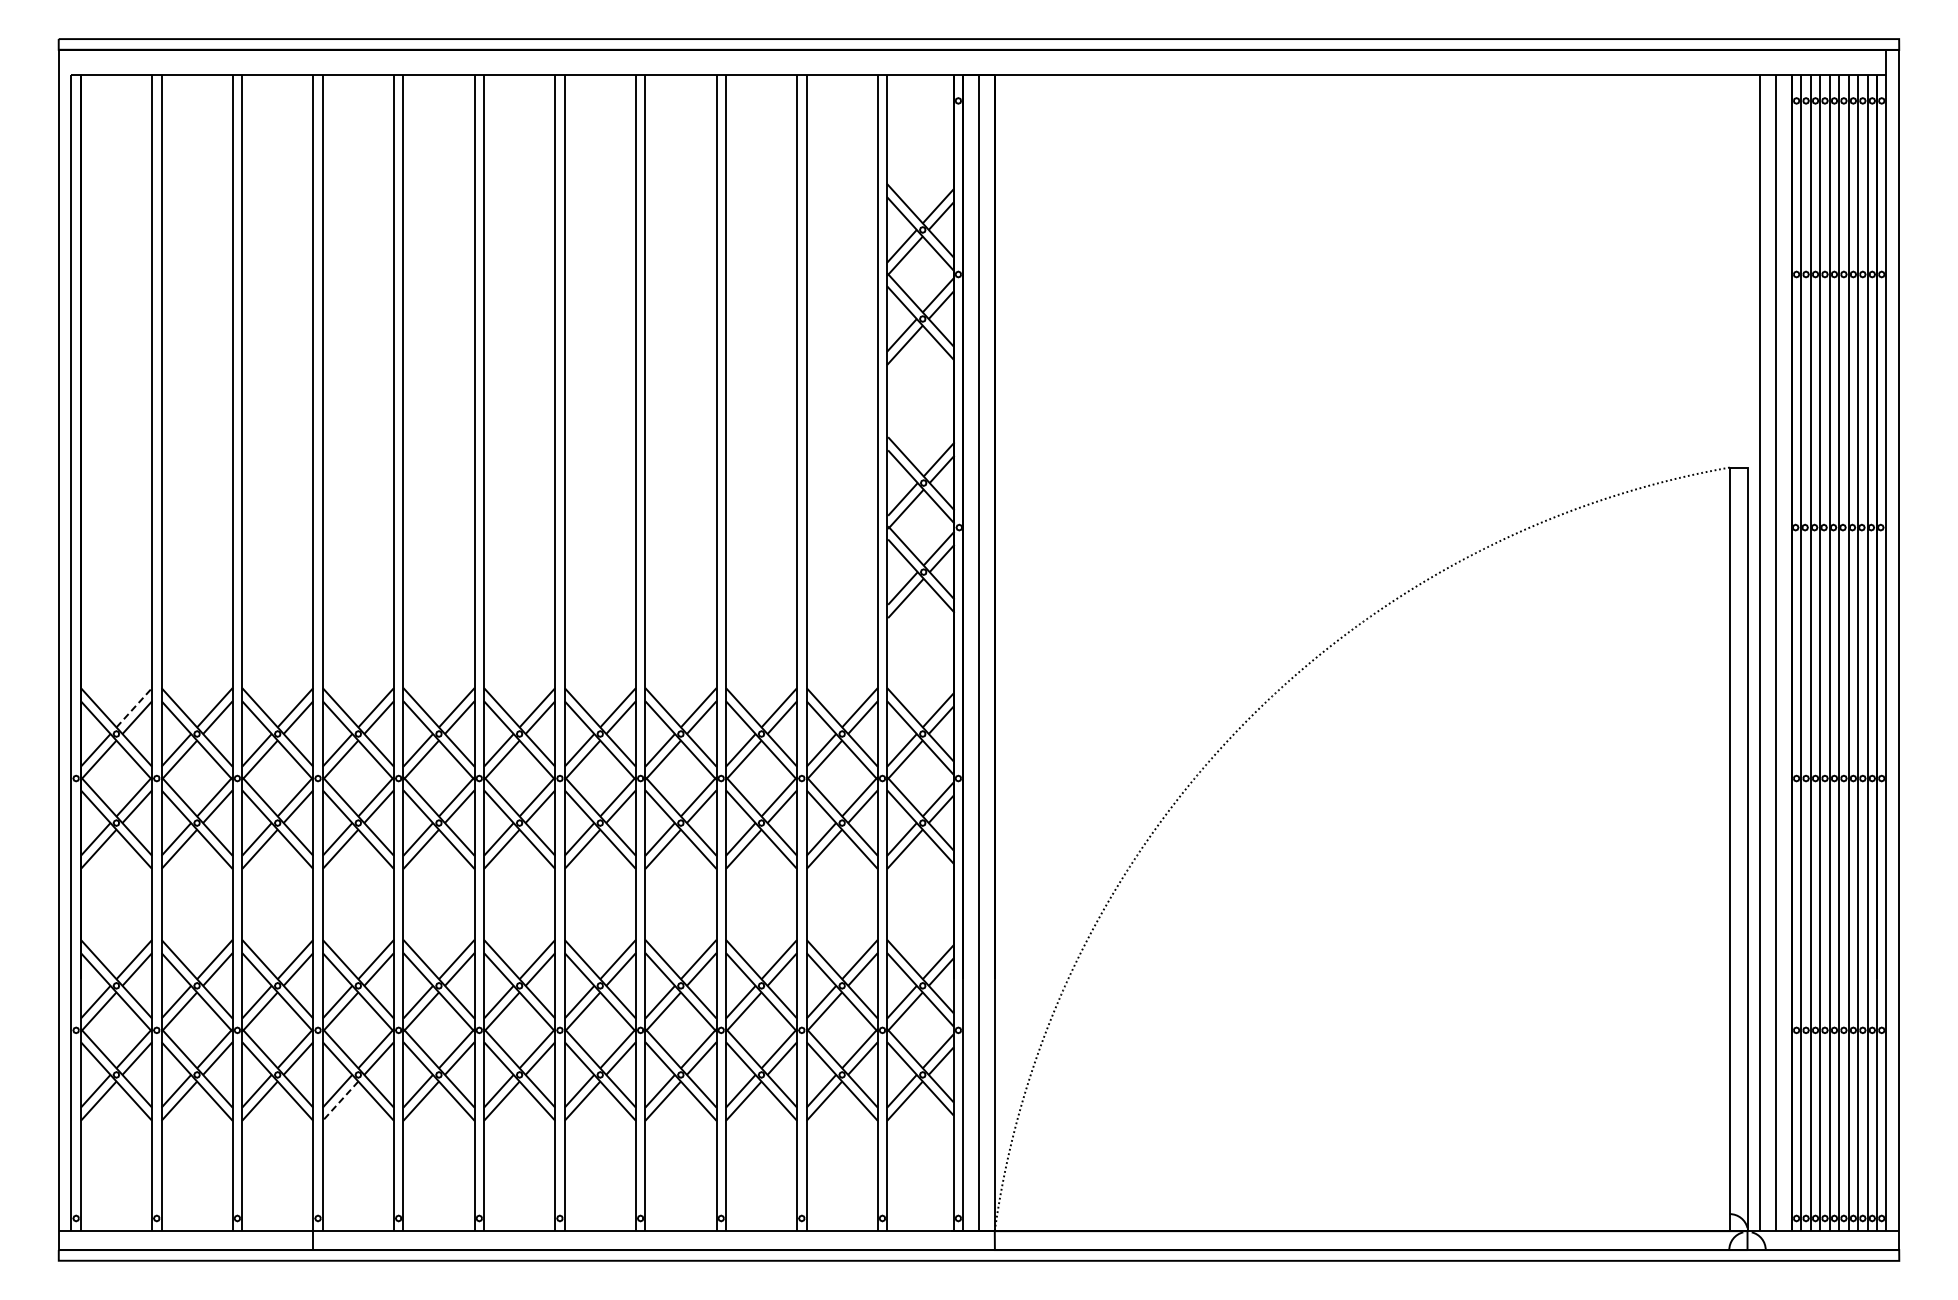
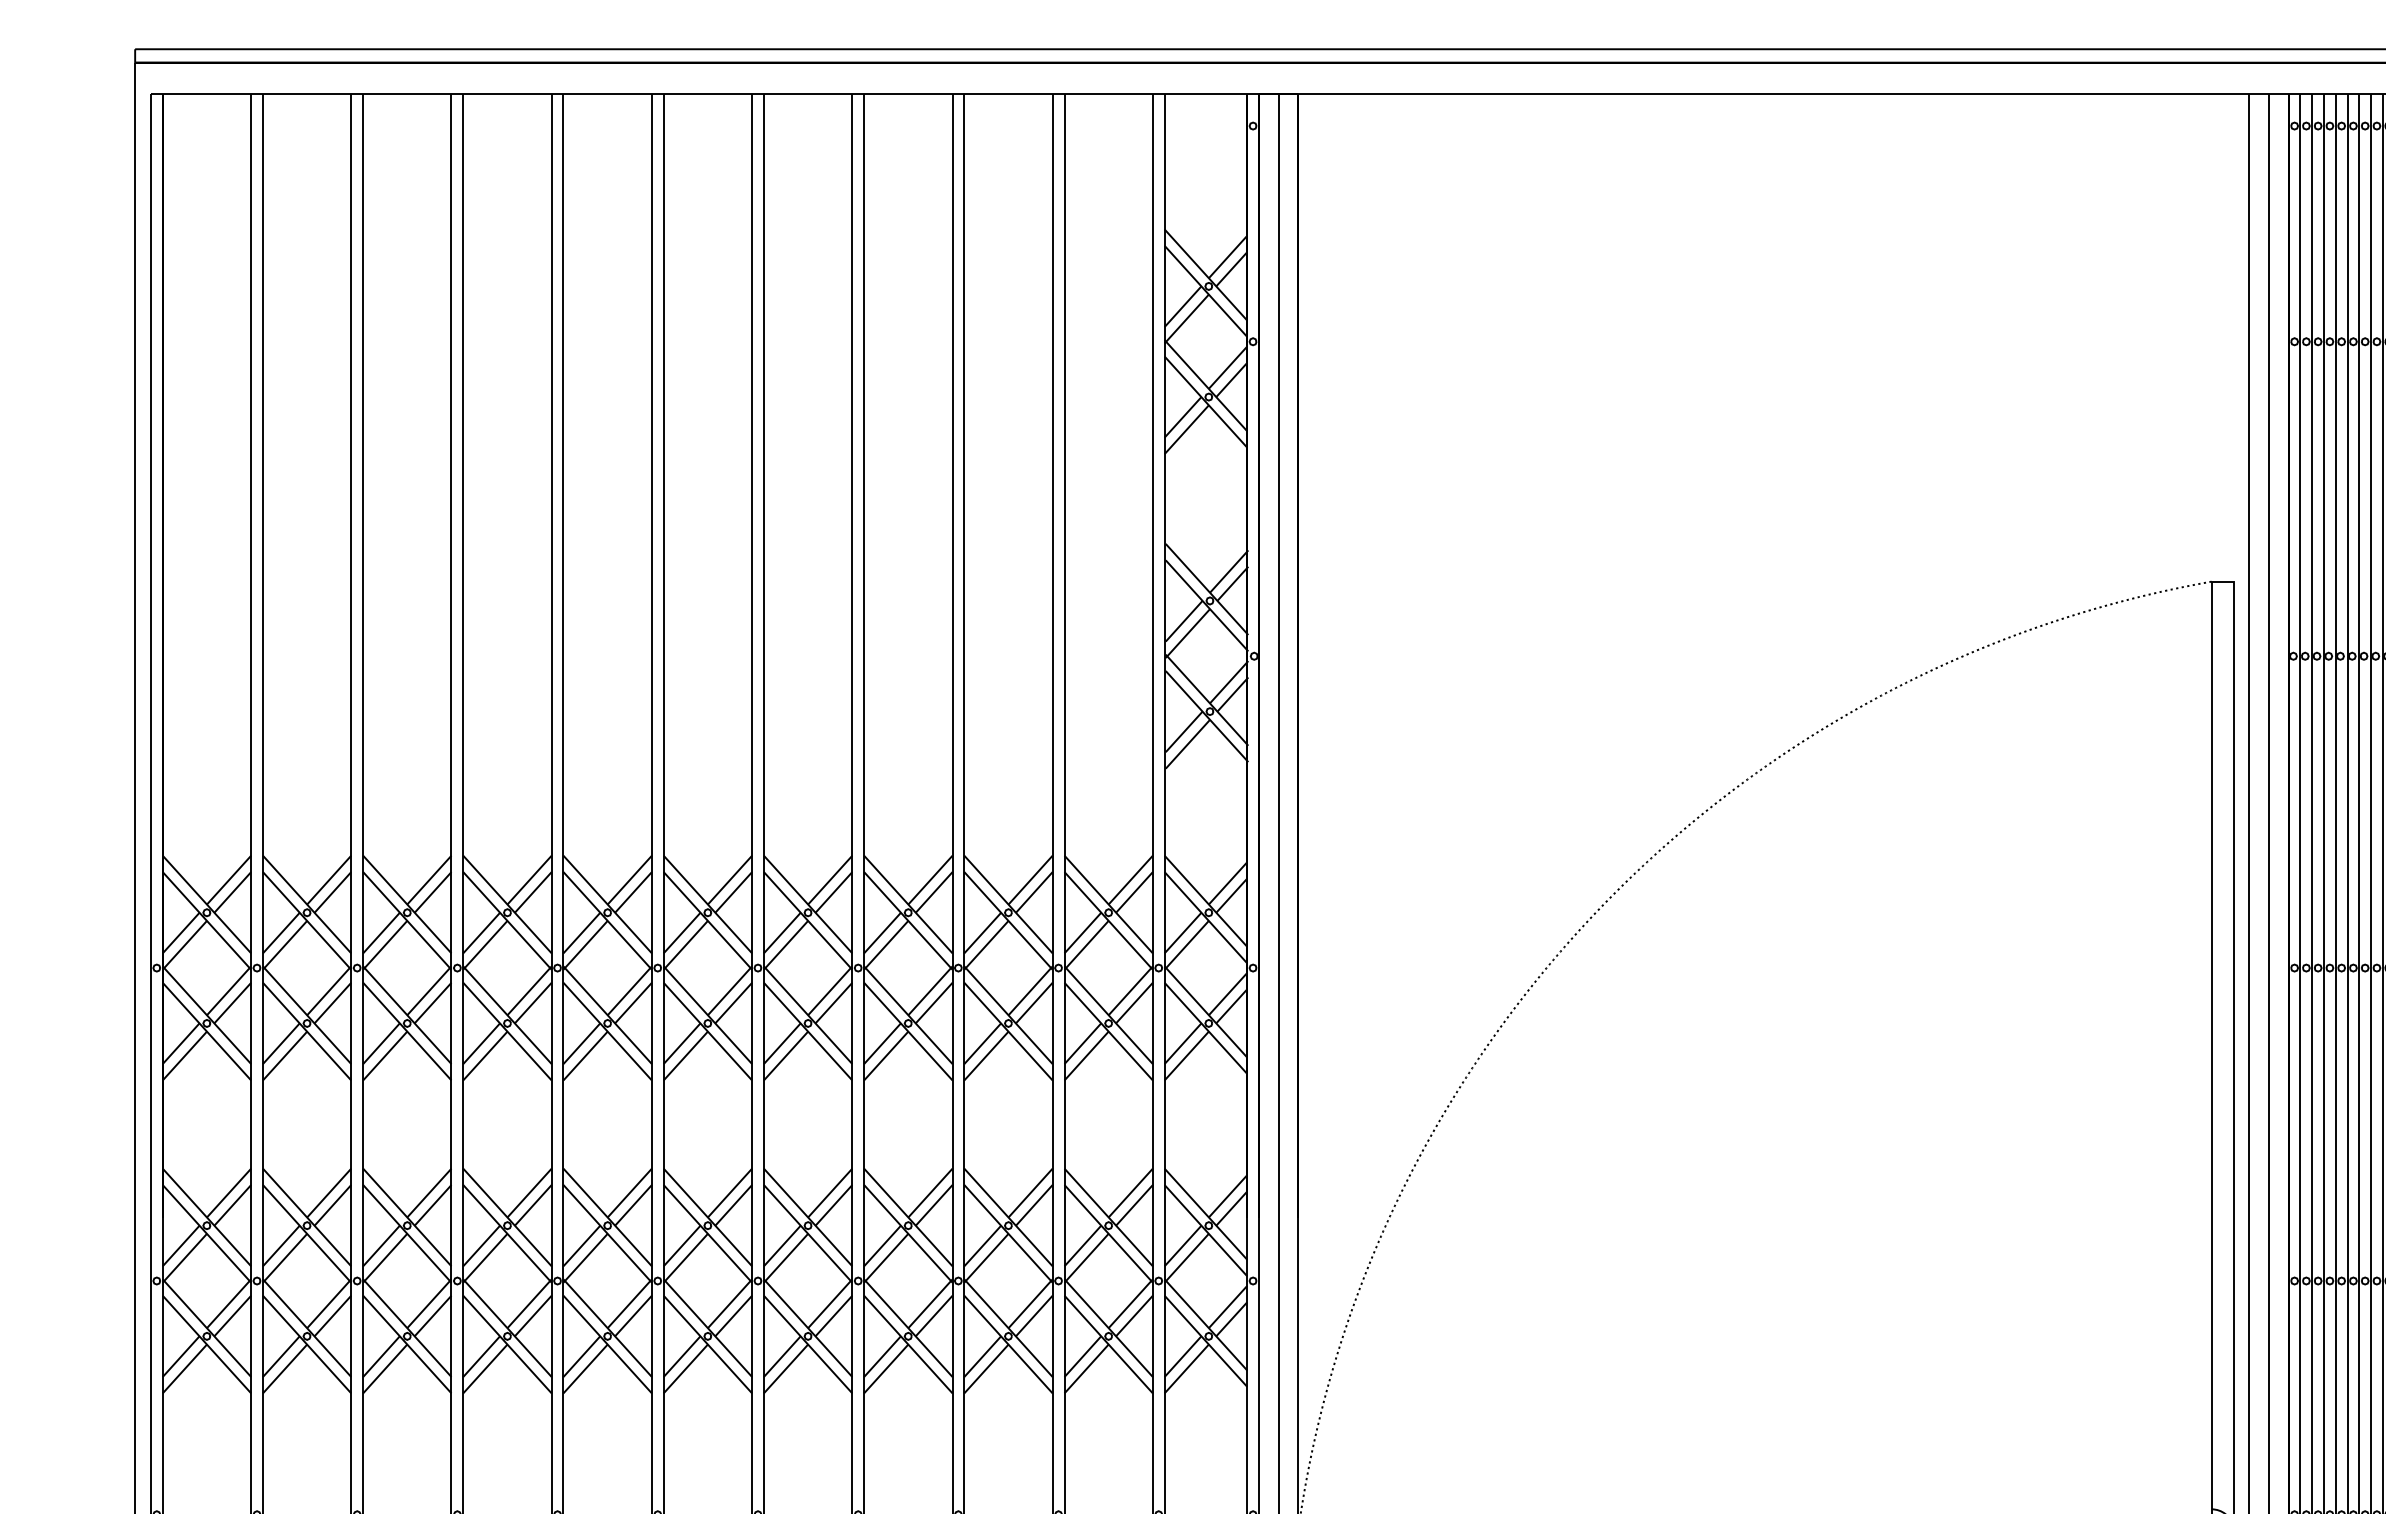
line: (134, 707) -> (229, 879), dashed -> solid
line: (340, 1101) -> (485, 1369), dashed -> solid

